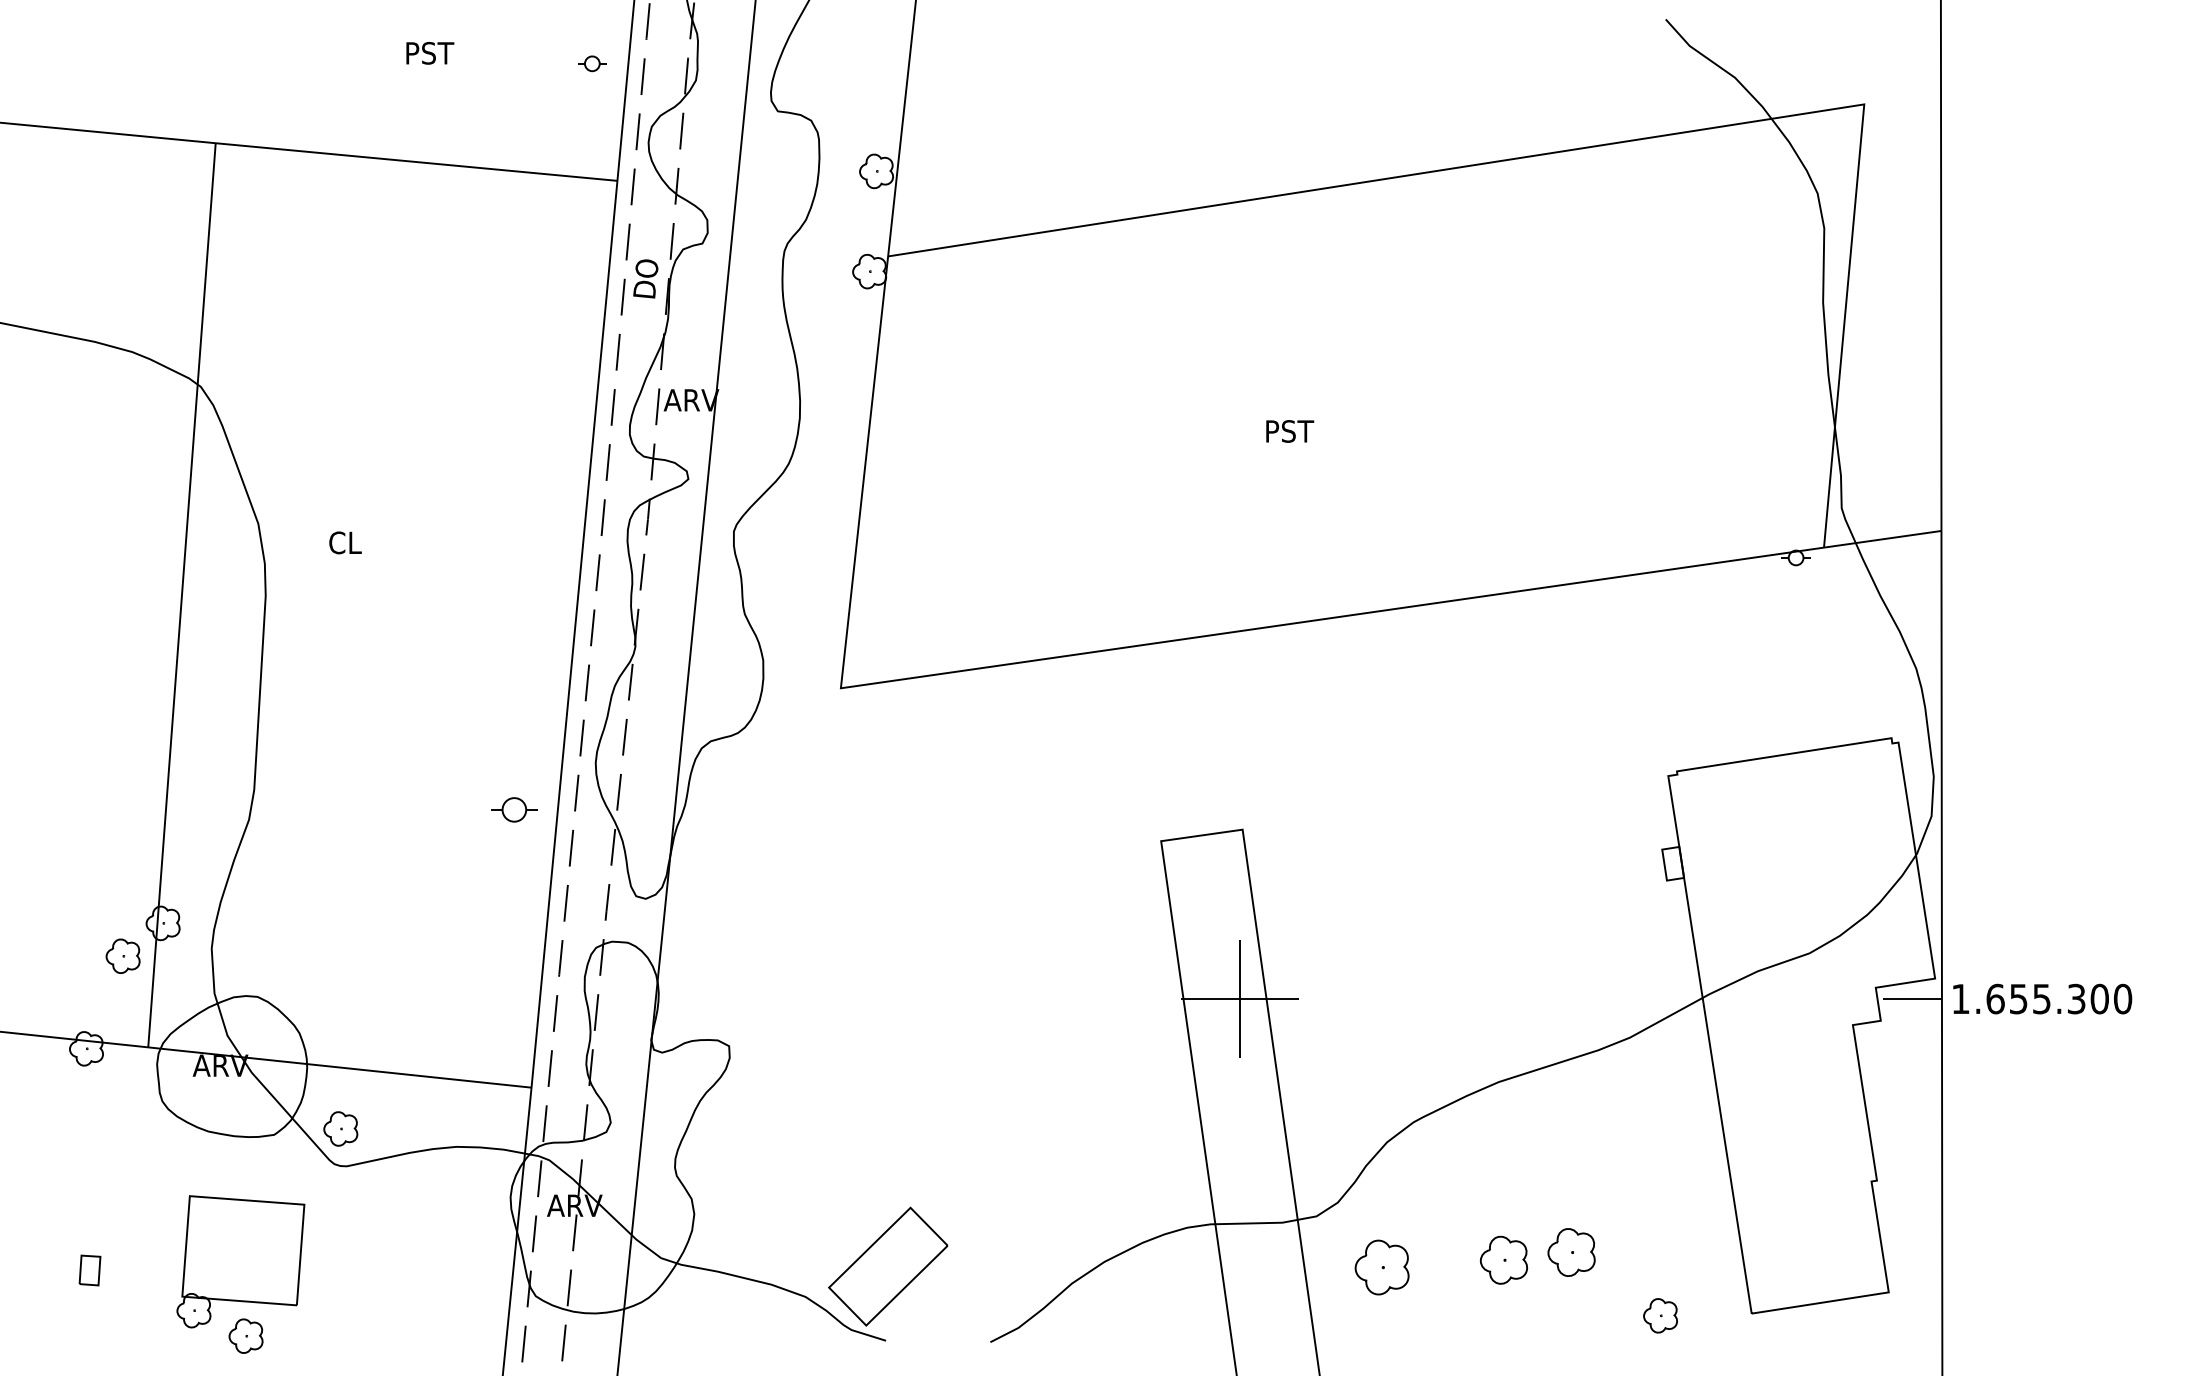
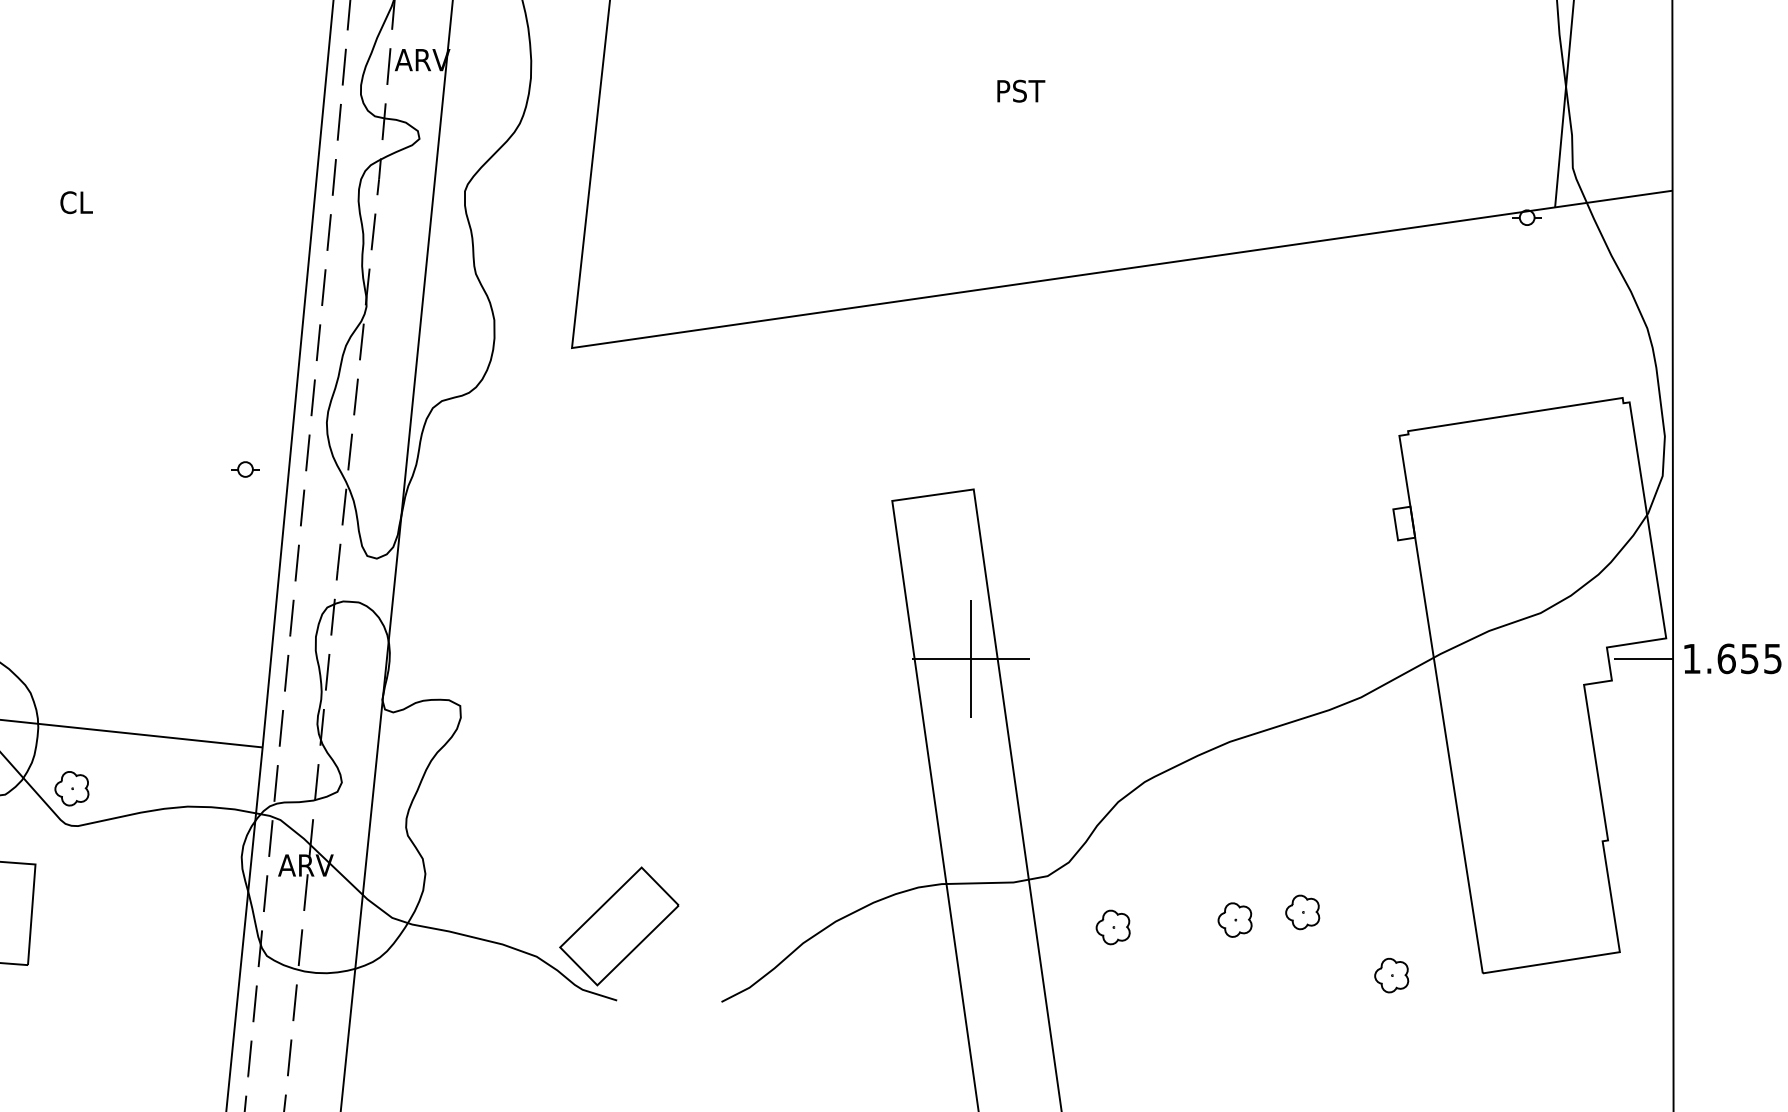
part: (514, 809) -> (245, 469), size x0.62
part: (1571, 1252) -> (1302, 912), size x0.71
part: (1503, 1260) -> (1234, 920), size x0.71
part: (1381, 1267) -> (1112, 927), size x0.62

